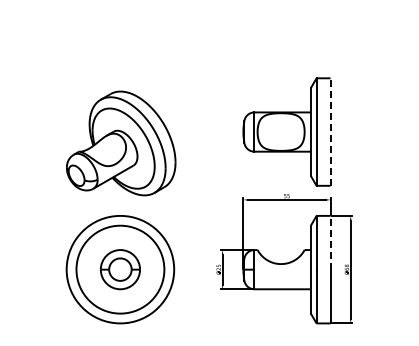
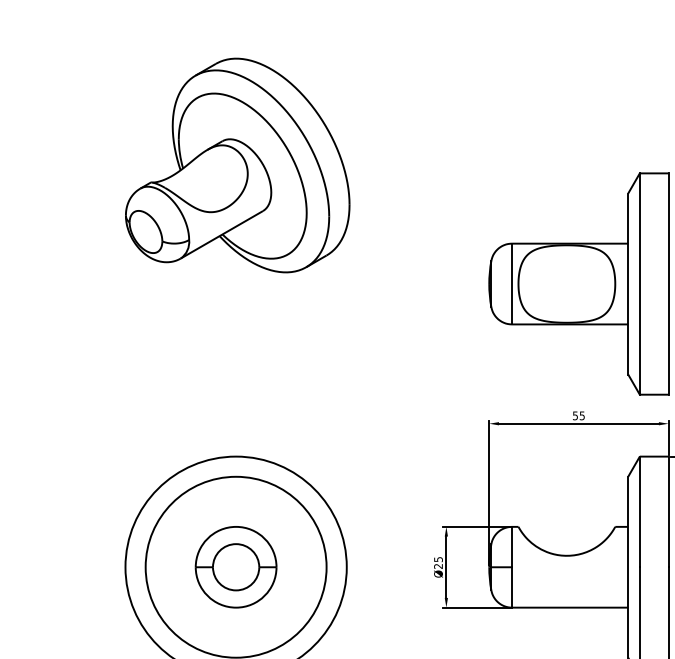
line: (330, 132) -> (668, 284), dashed -> solid
part: (121, 143) -> (238, 165), moved
line: (330, 242) -> (668, 511), dashed -> solid

